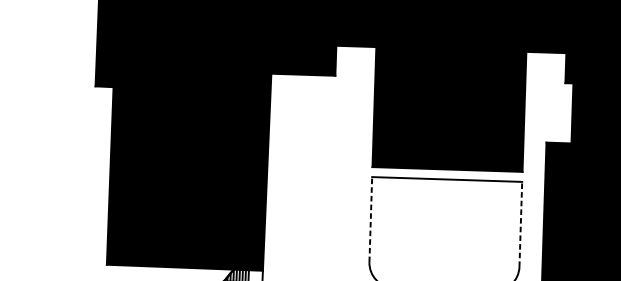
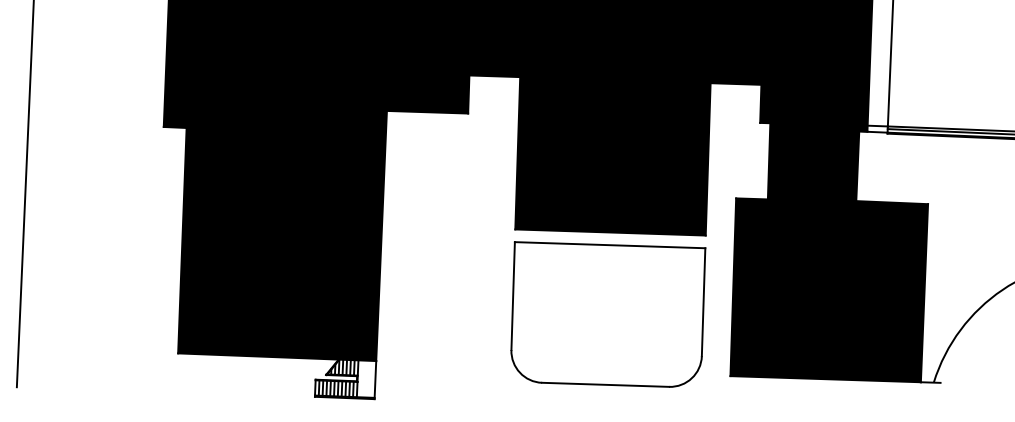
line: (371, 219) -> (513, 296), dashed -> solid
line: (520, 224) -> (703, 302), dashed -> solid

